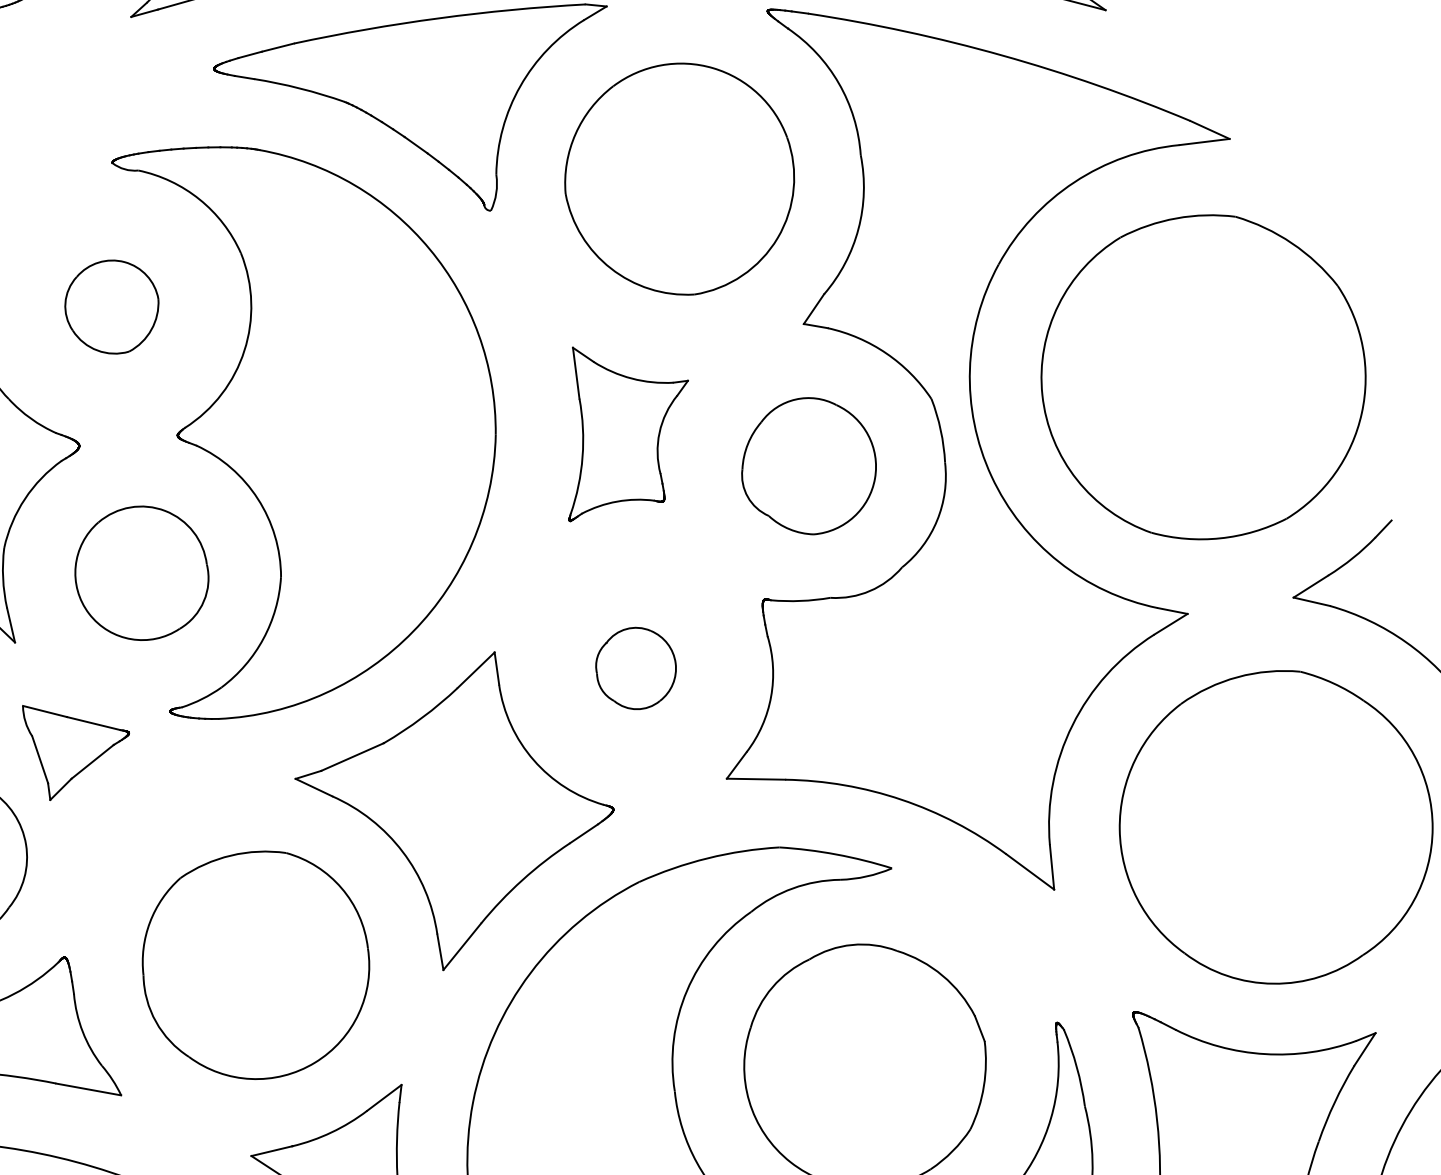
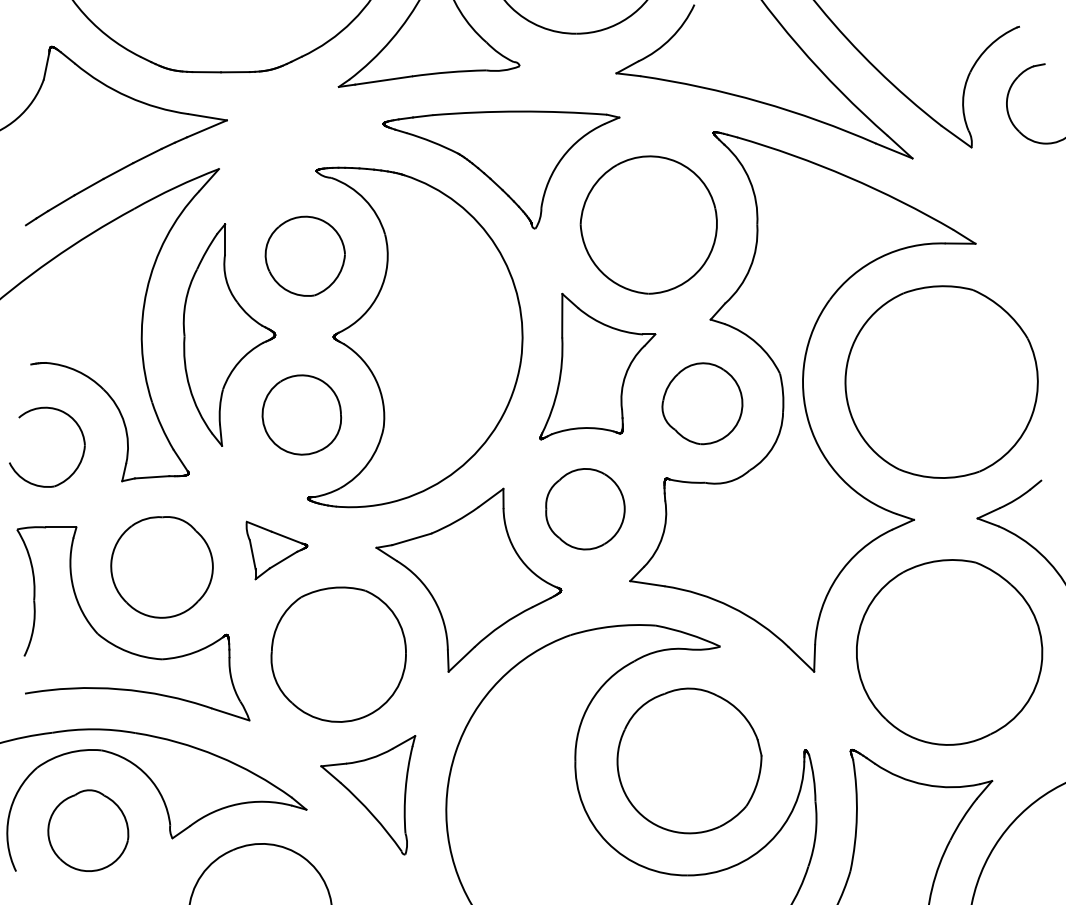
part: (110, 306) -> (304, 255), size x1.43
part: (624, 427) -> (597, 366), size x1.43
part: (636, 668) -> (585, 509), size x1.67
part: (78, 747) -> (276, 550), moved

